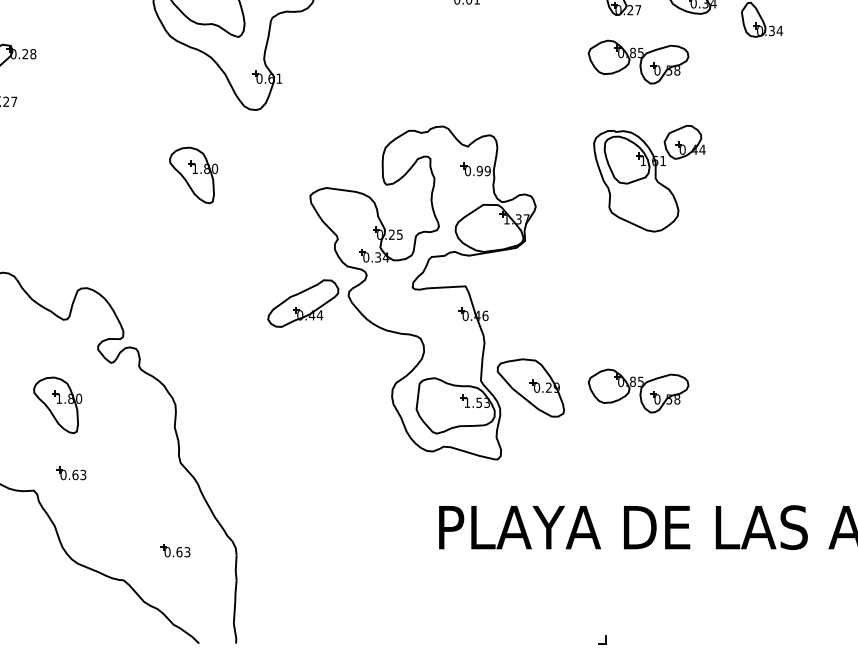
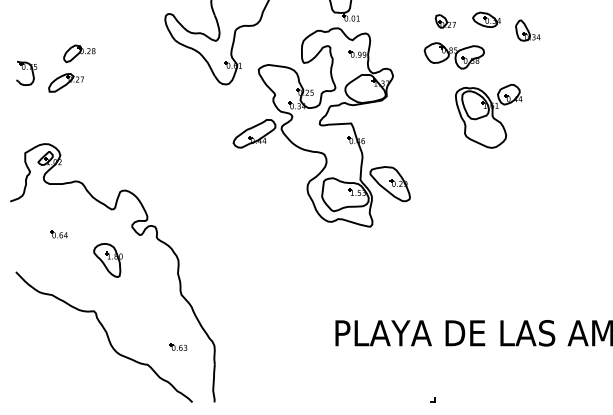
part: (192, 175) -> (188, 123), removed
part: (648, 178) -> (488, 116), moved
part: (415, 293) -> (321, 127), moved
part: (637, 390) -> (453, 251), removed
part: (71, 472) -> (116, 300), removed

